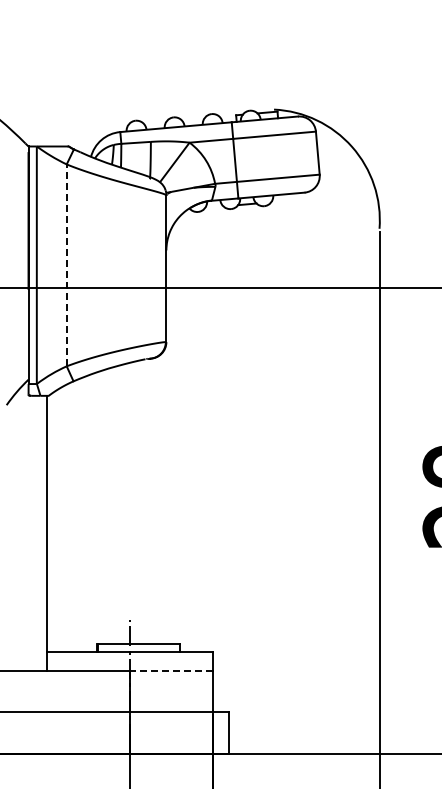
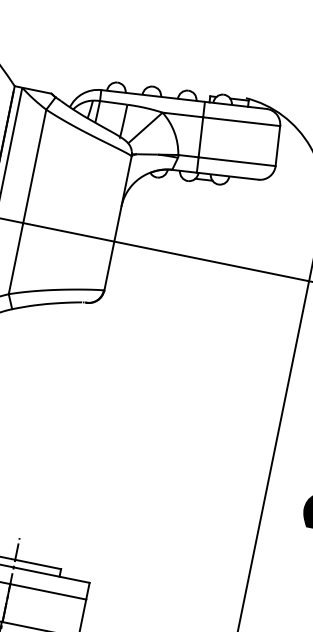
line: (66, 265) -> (27, 202), dashed -> solid
line: (171, 670) -> (47, 591), dashed -> solid

